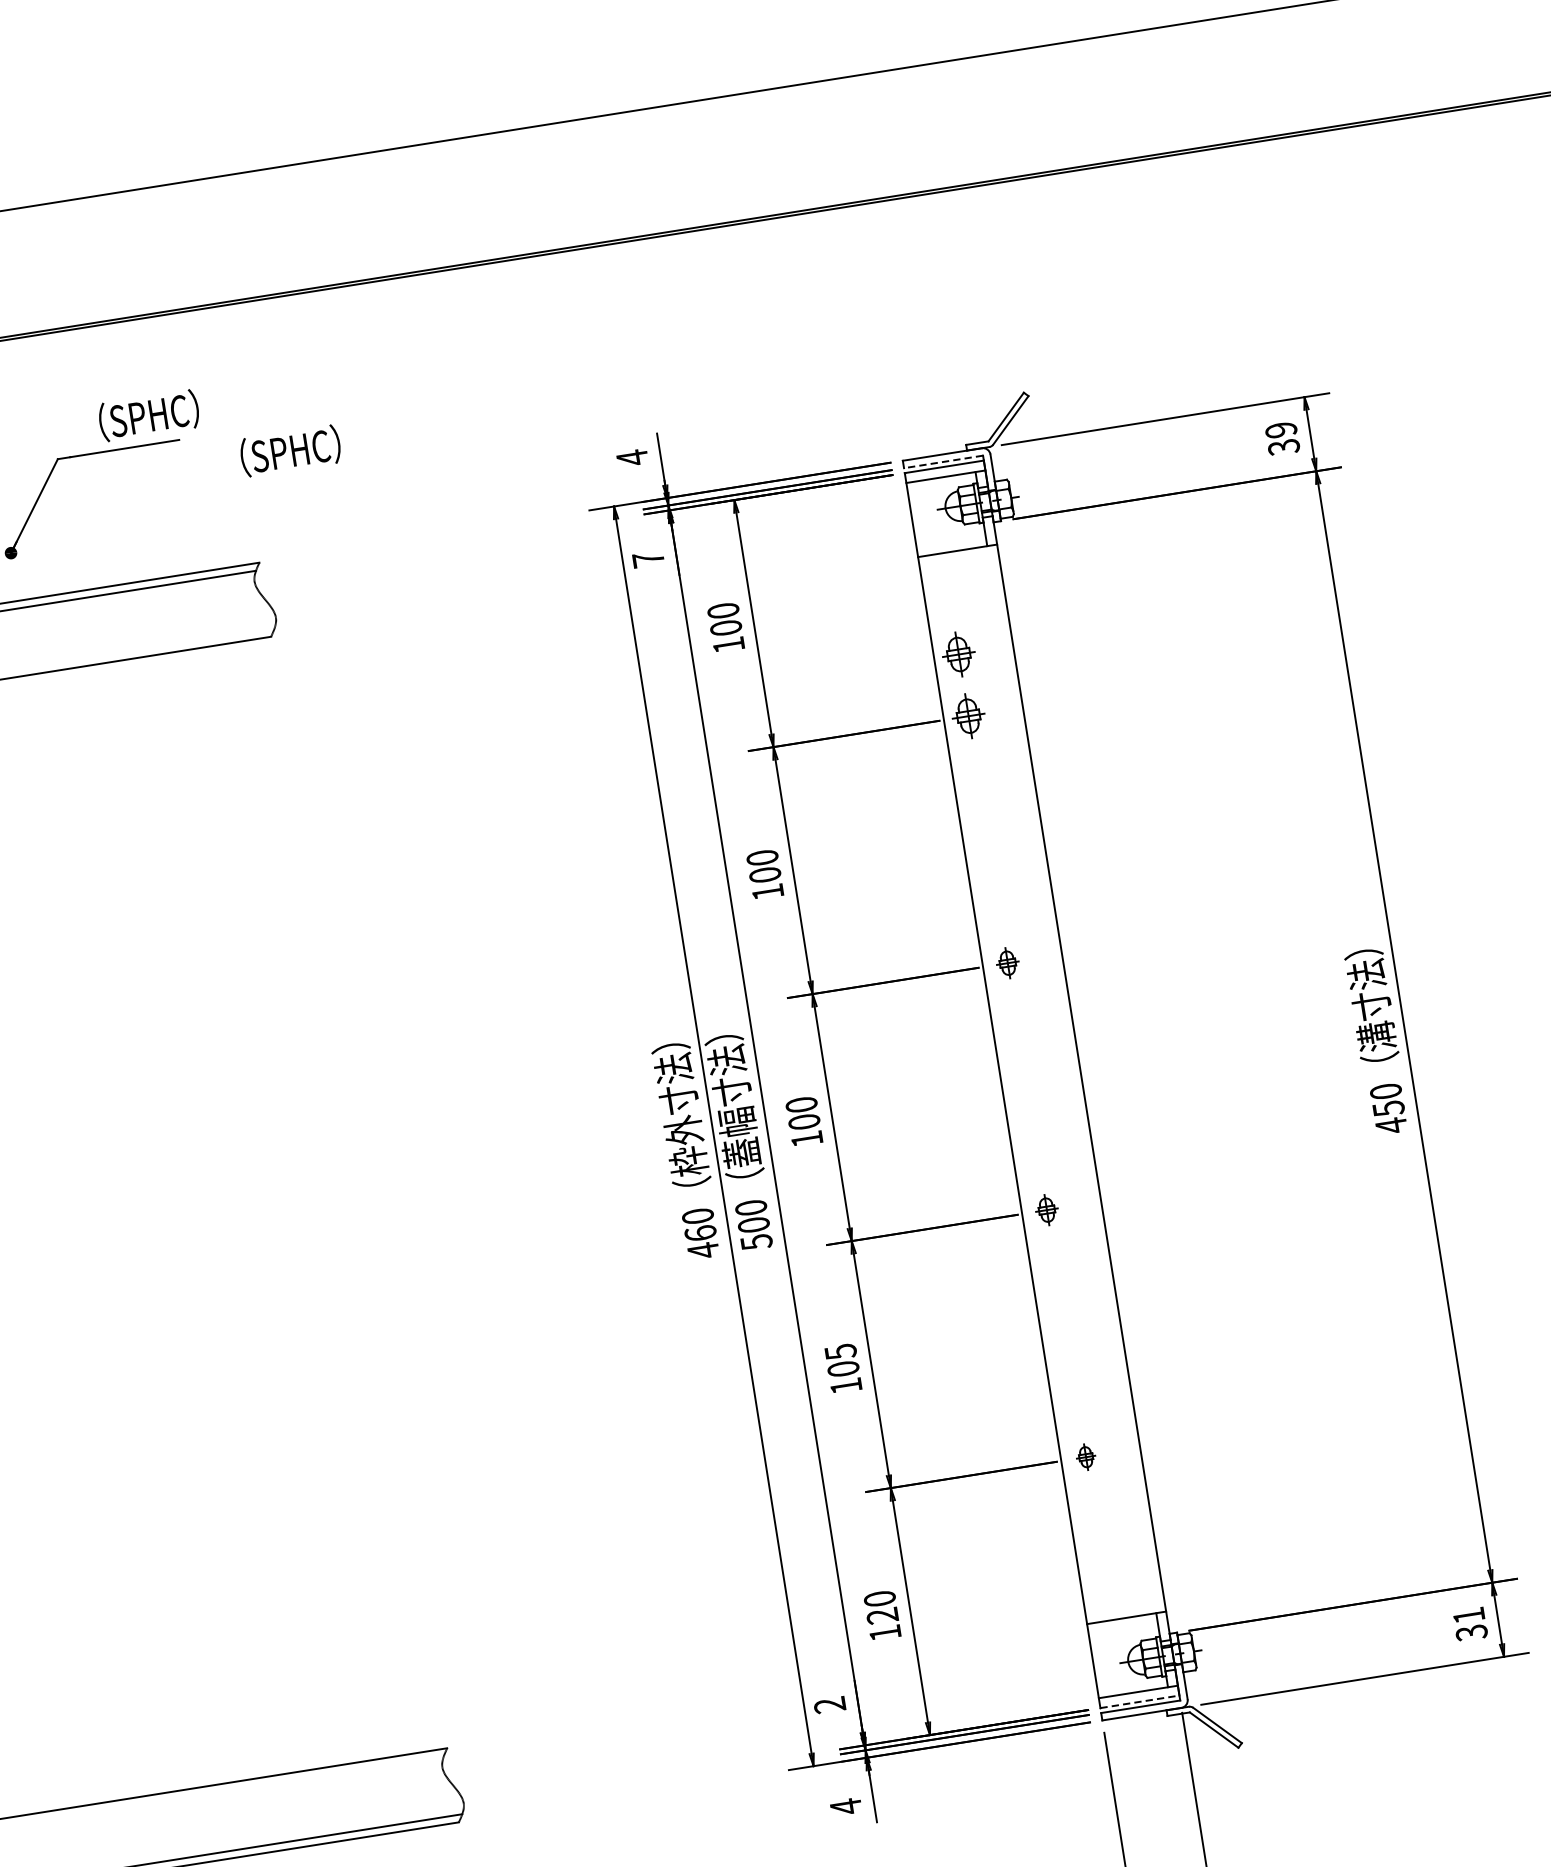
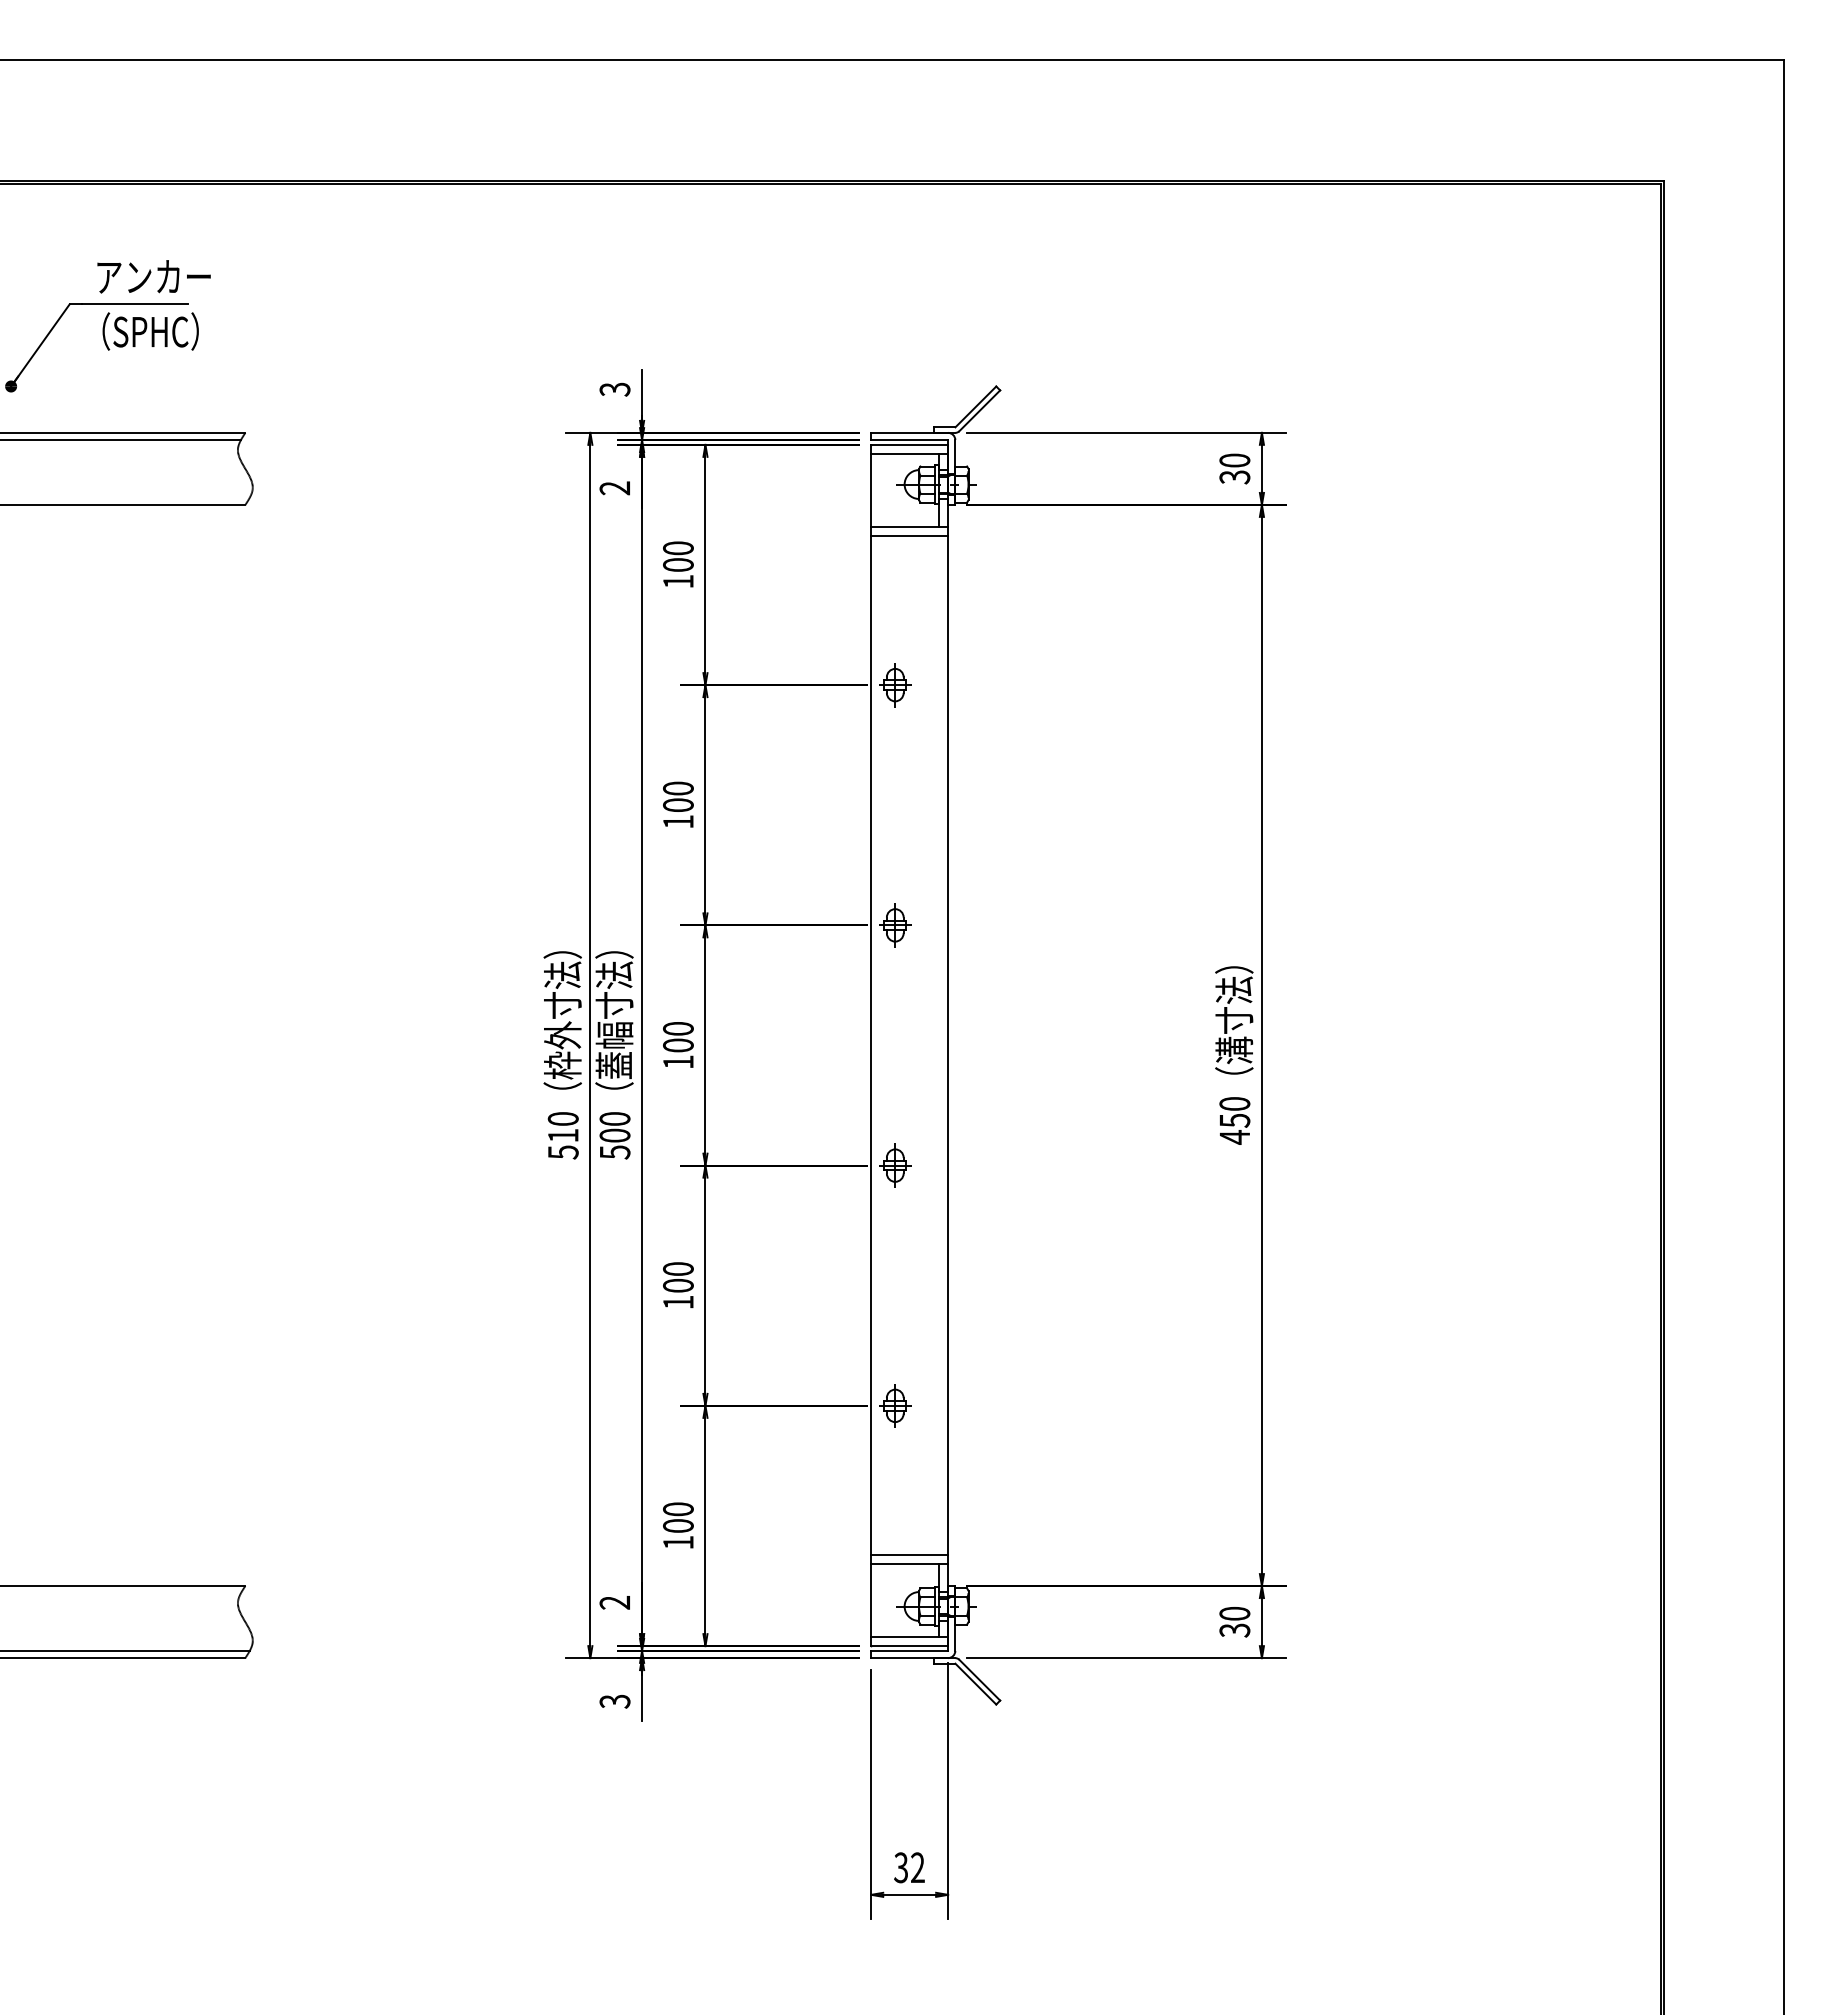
text: (139, 416) -> (153, 276), （SPHC） -> アンカー
text: (1280, 430) -> (1234, 460), 39 -> 30
text: (290, 450) -> (150, 331), moved
text: (631, 457) -> (614, 389), 4 -> 3
line: (943, 462) -> (909, 440), dashed -> solid
text: (647, 559) -> (614, 488), 7 -> 2
line: (959, 561) -> (909, 536), added
part: (959, 654) -> (895, 625), removed
part: (1008, 963) -> (895, 925), size x1.43
part: (1047, 1210) -> (895, 1165), size x1.43
text: (701, 1241) -> (562, 1143), 460 -> 510
text: (840, 1352) -> (678, 1269), 105 -> 100
part: (1086, 1456) -> (895, 1405), size x1.67
line: (1124, 1607) -> (909, 1554), added
text: (882, 1615) -> (678, 1525), 120 -> 100
text: (1468, 1615) -> (1234, 1613), 31 -> 30
line: (1140, 1702) -> (910, 1646), dashed -> solid
text: (845, 1806) -> (614, 1701), 4 -> 3

